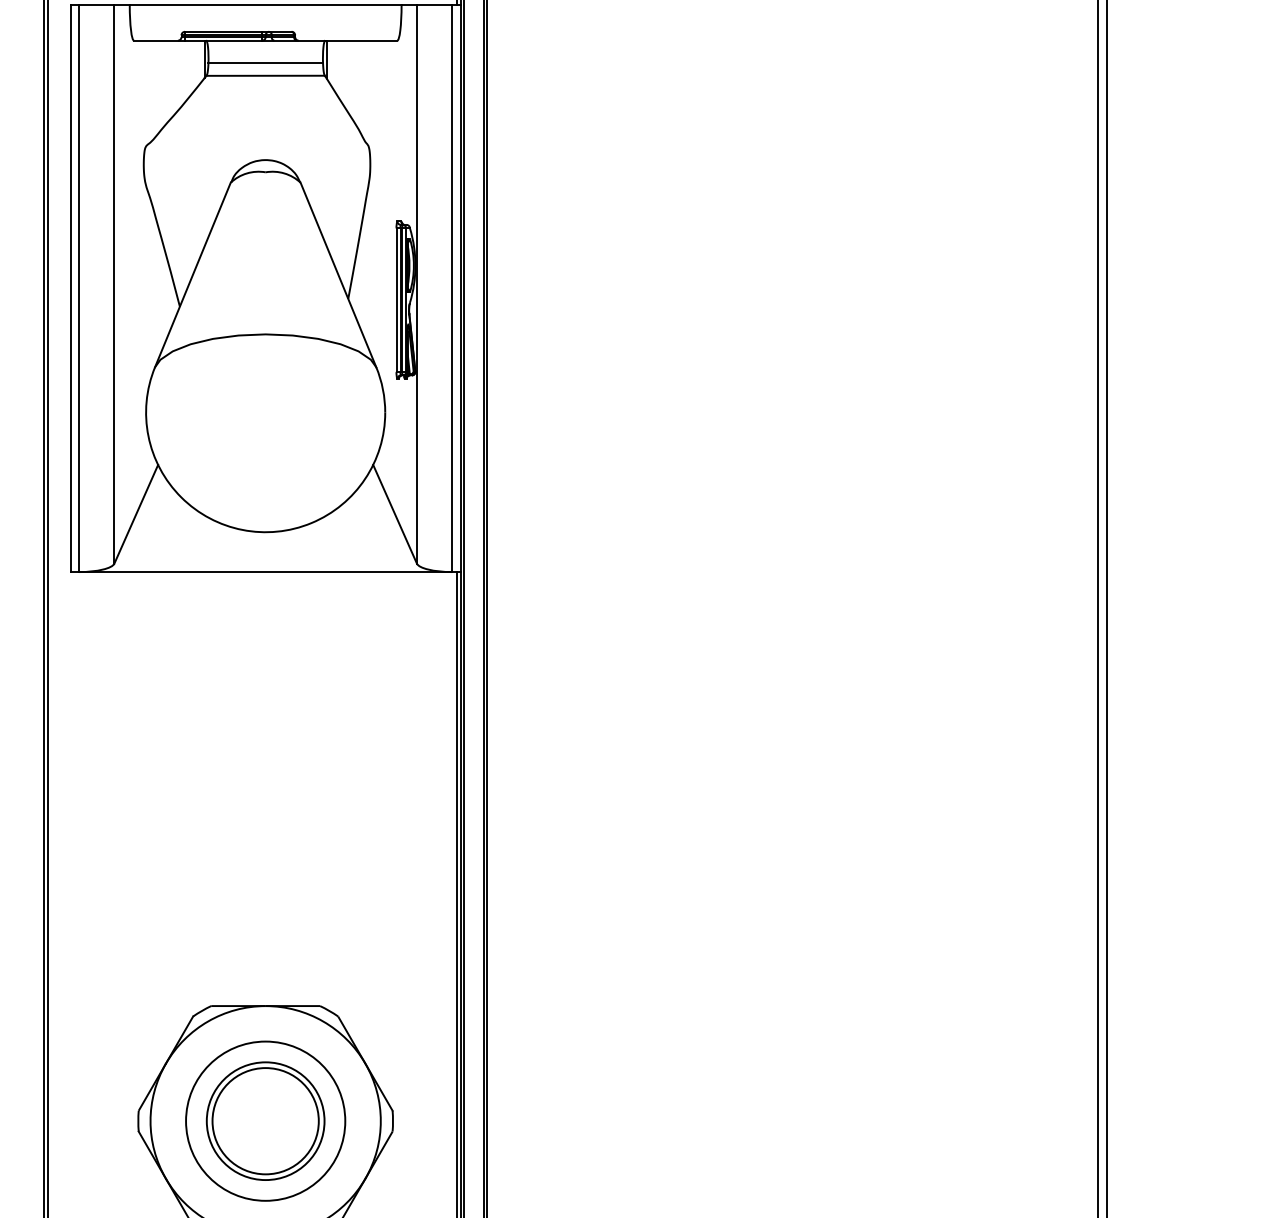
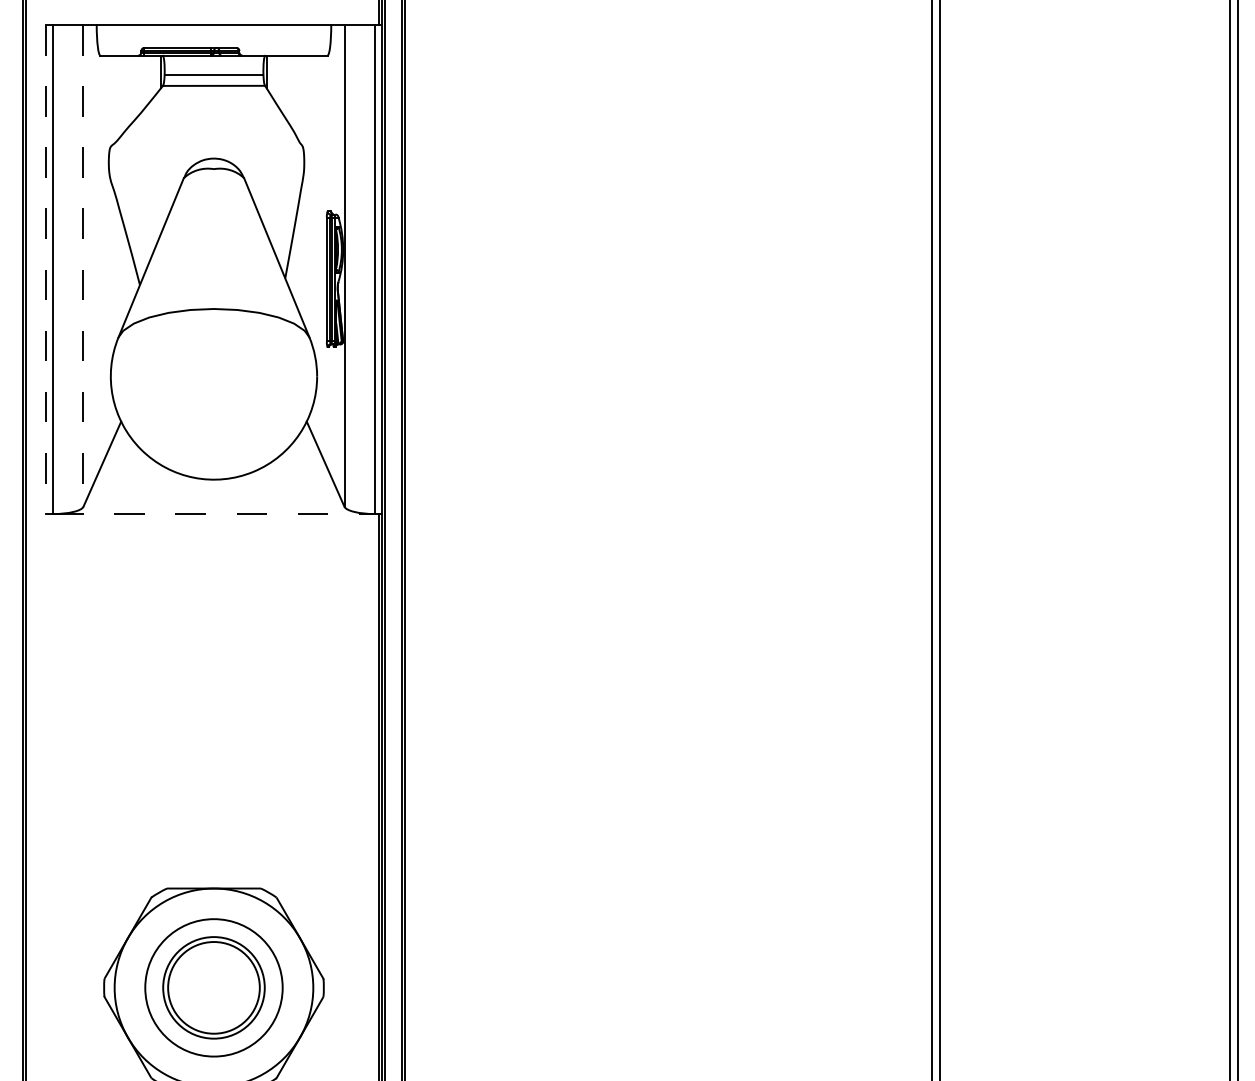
line: (114, 283) -> (83, 265), solid -> dashed
line: (70, 288) -> (45, 269), solid -> dashed
line: (265, 572) -> (213, 514), solid -> dashed

